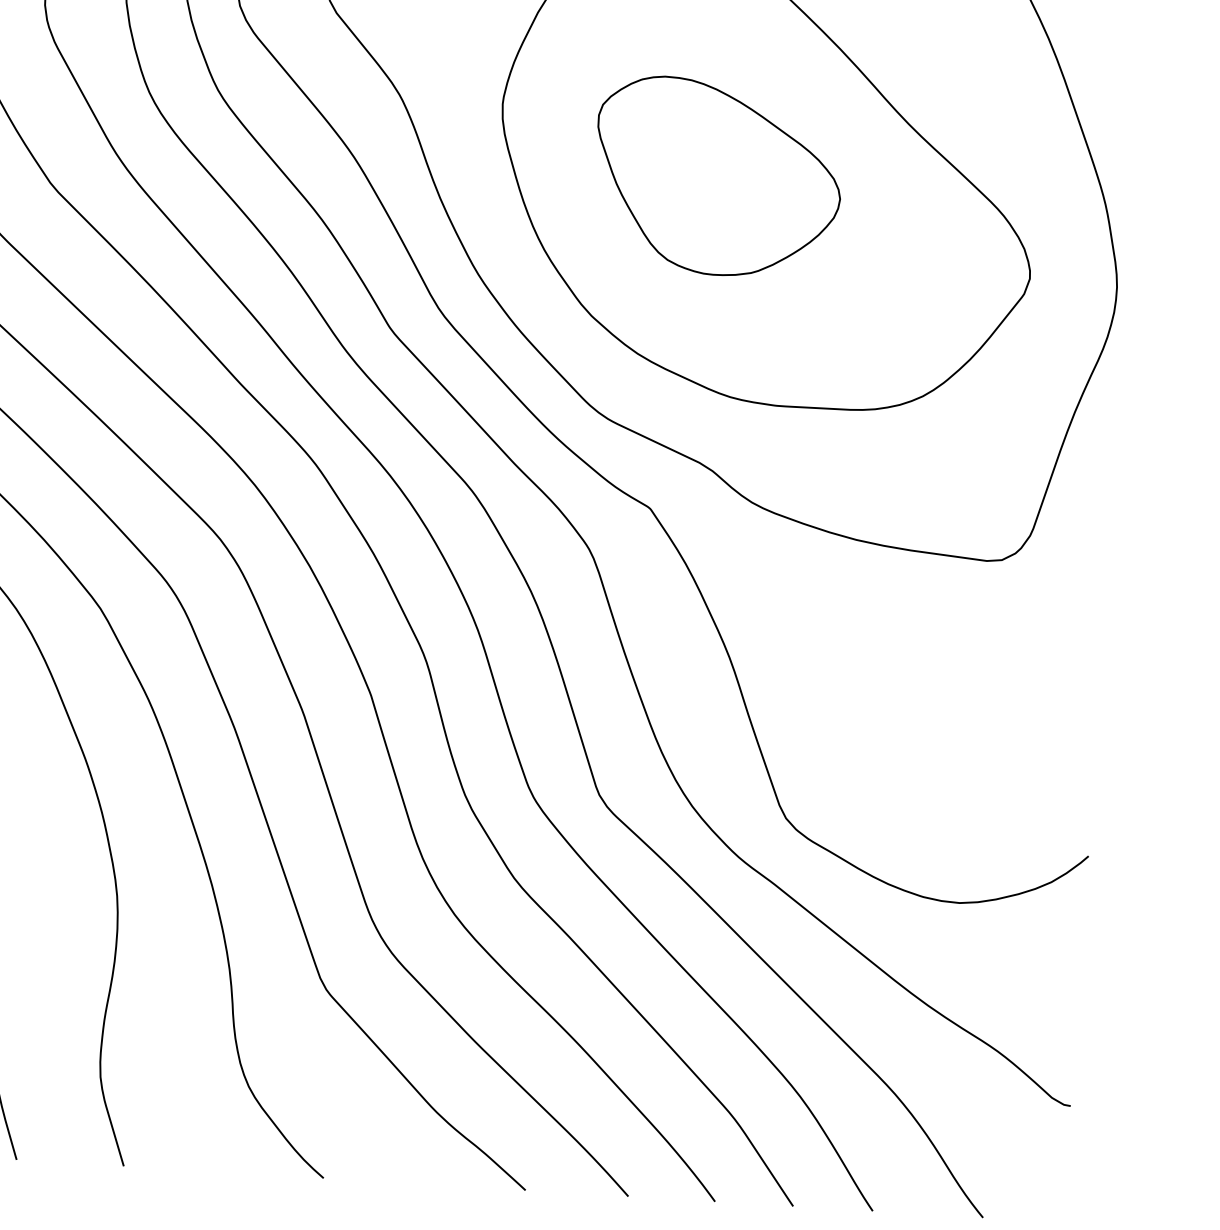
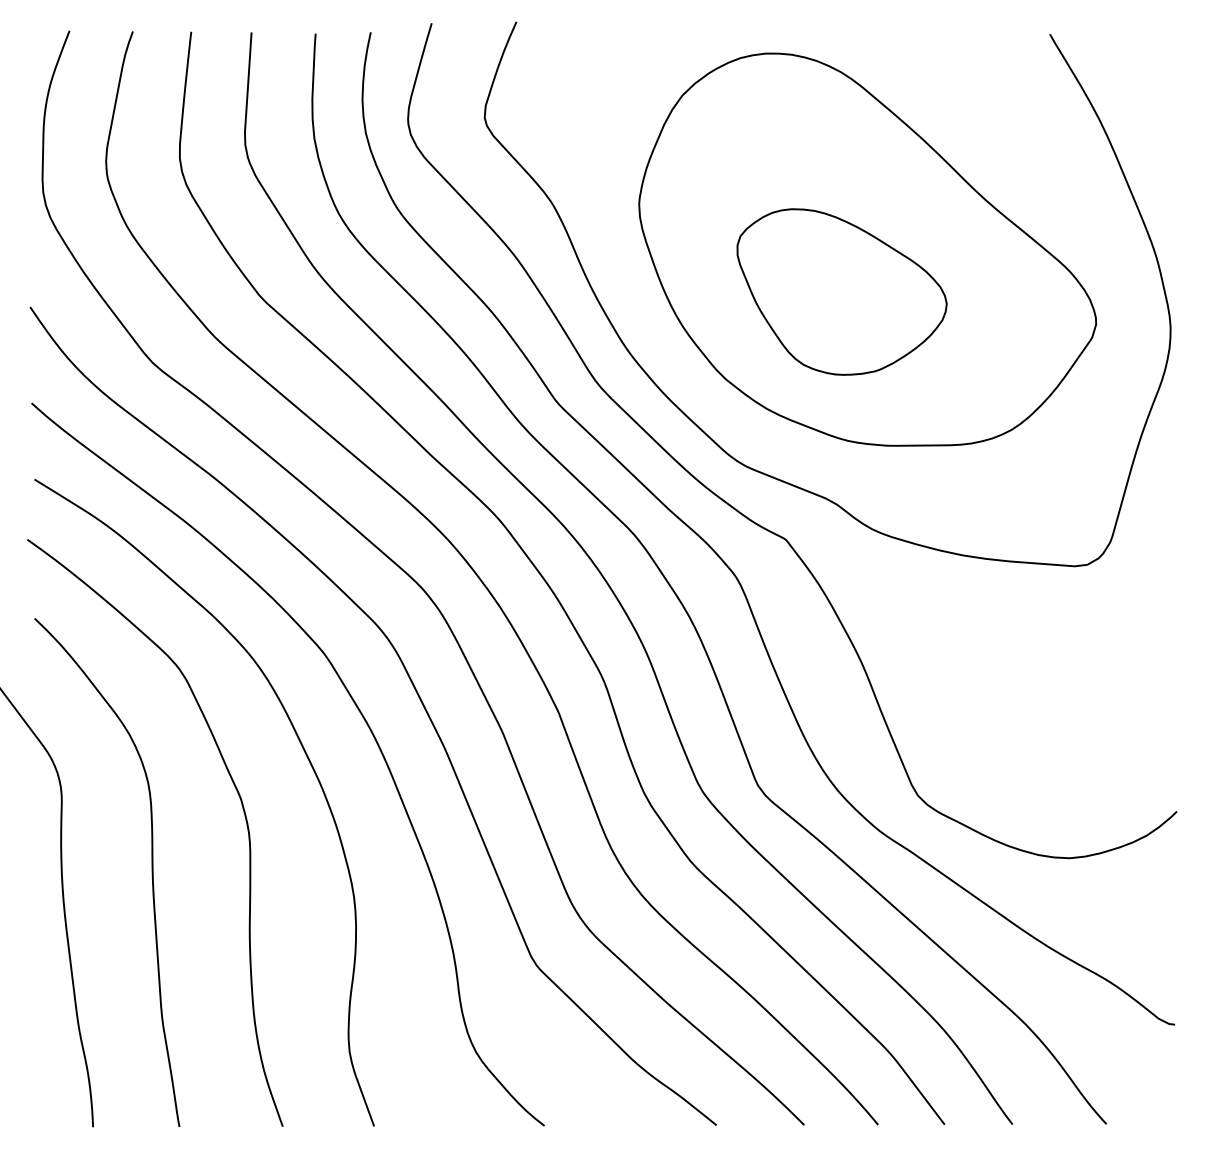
part: (717, 176) -> (841, 291), moved

